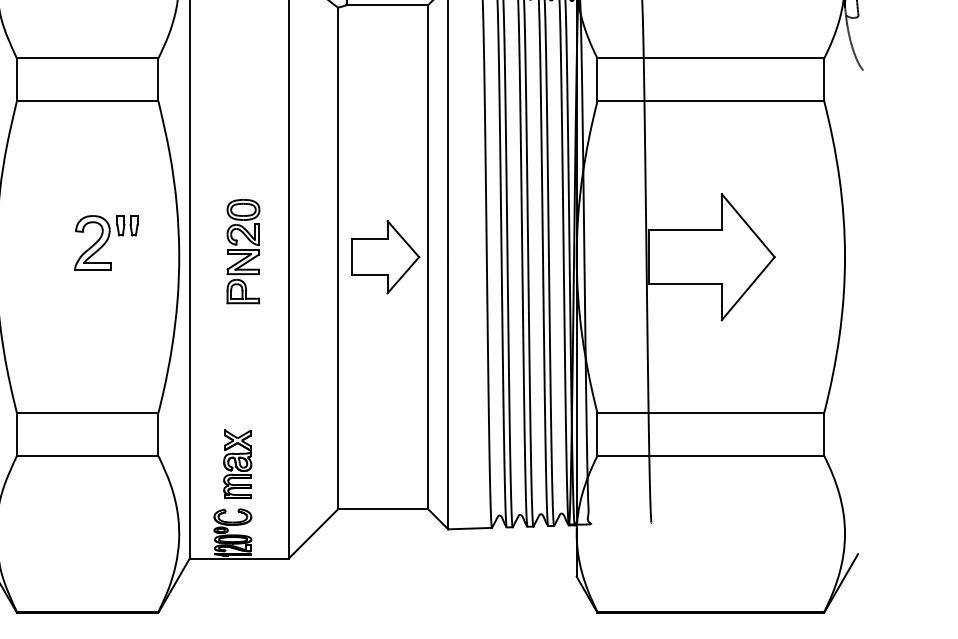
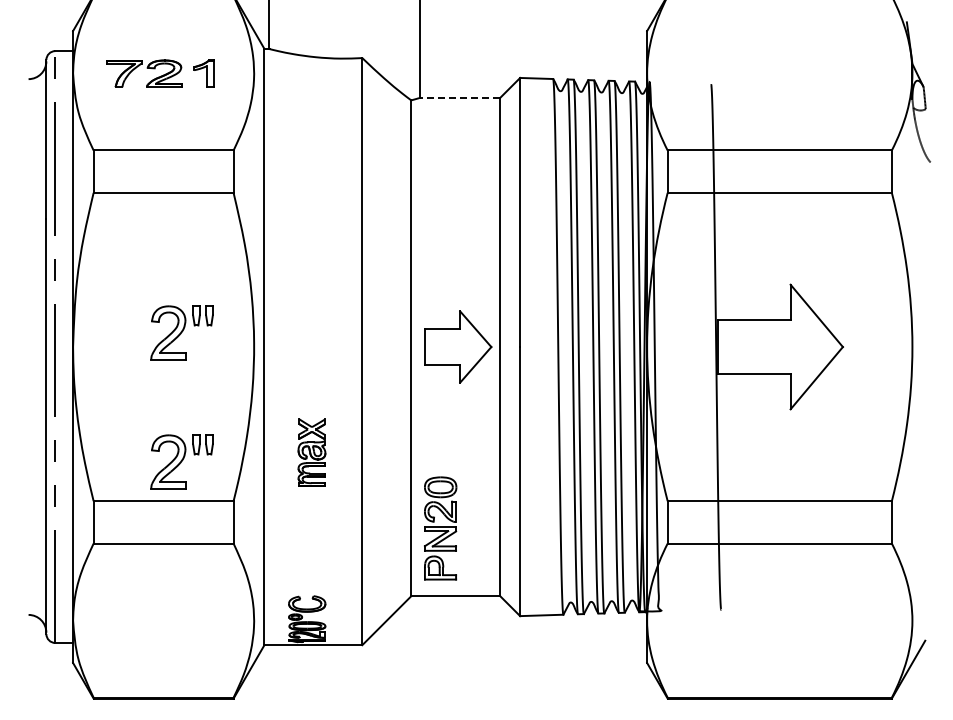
line: (386, 4) -> (459, 97), solid -> dashed
part: (243, 251) -> (440, 528), moved
part: (105, 372) -> (181, 461), added
part: (237, 463) -> (311, 452), moved

